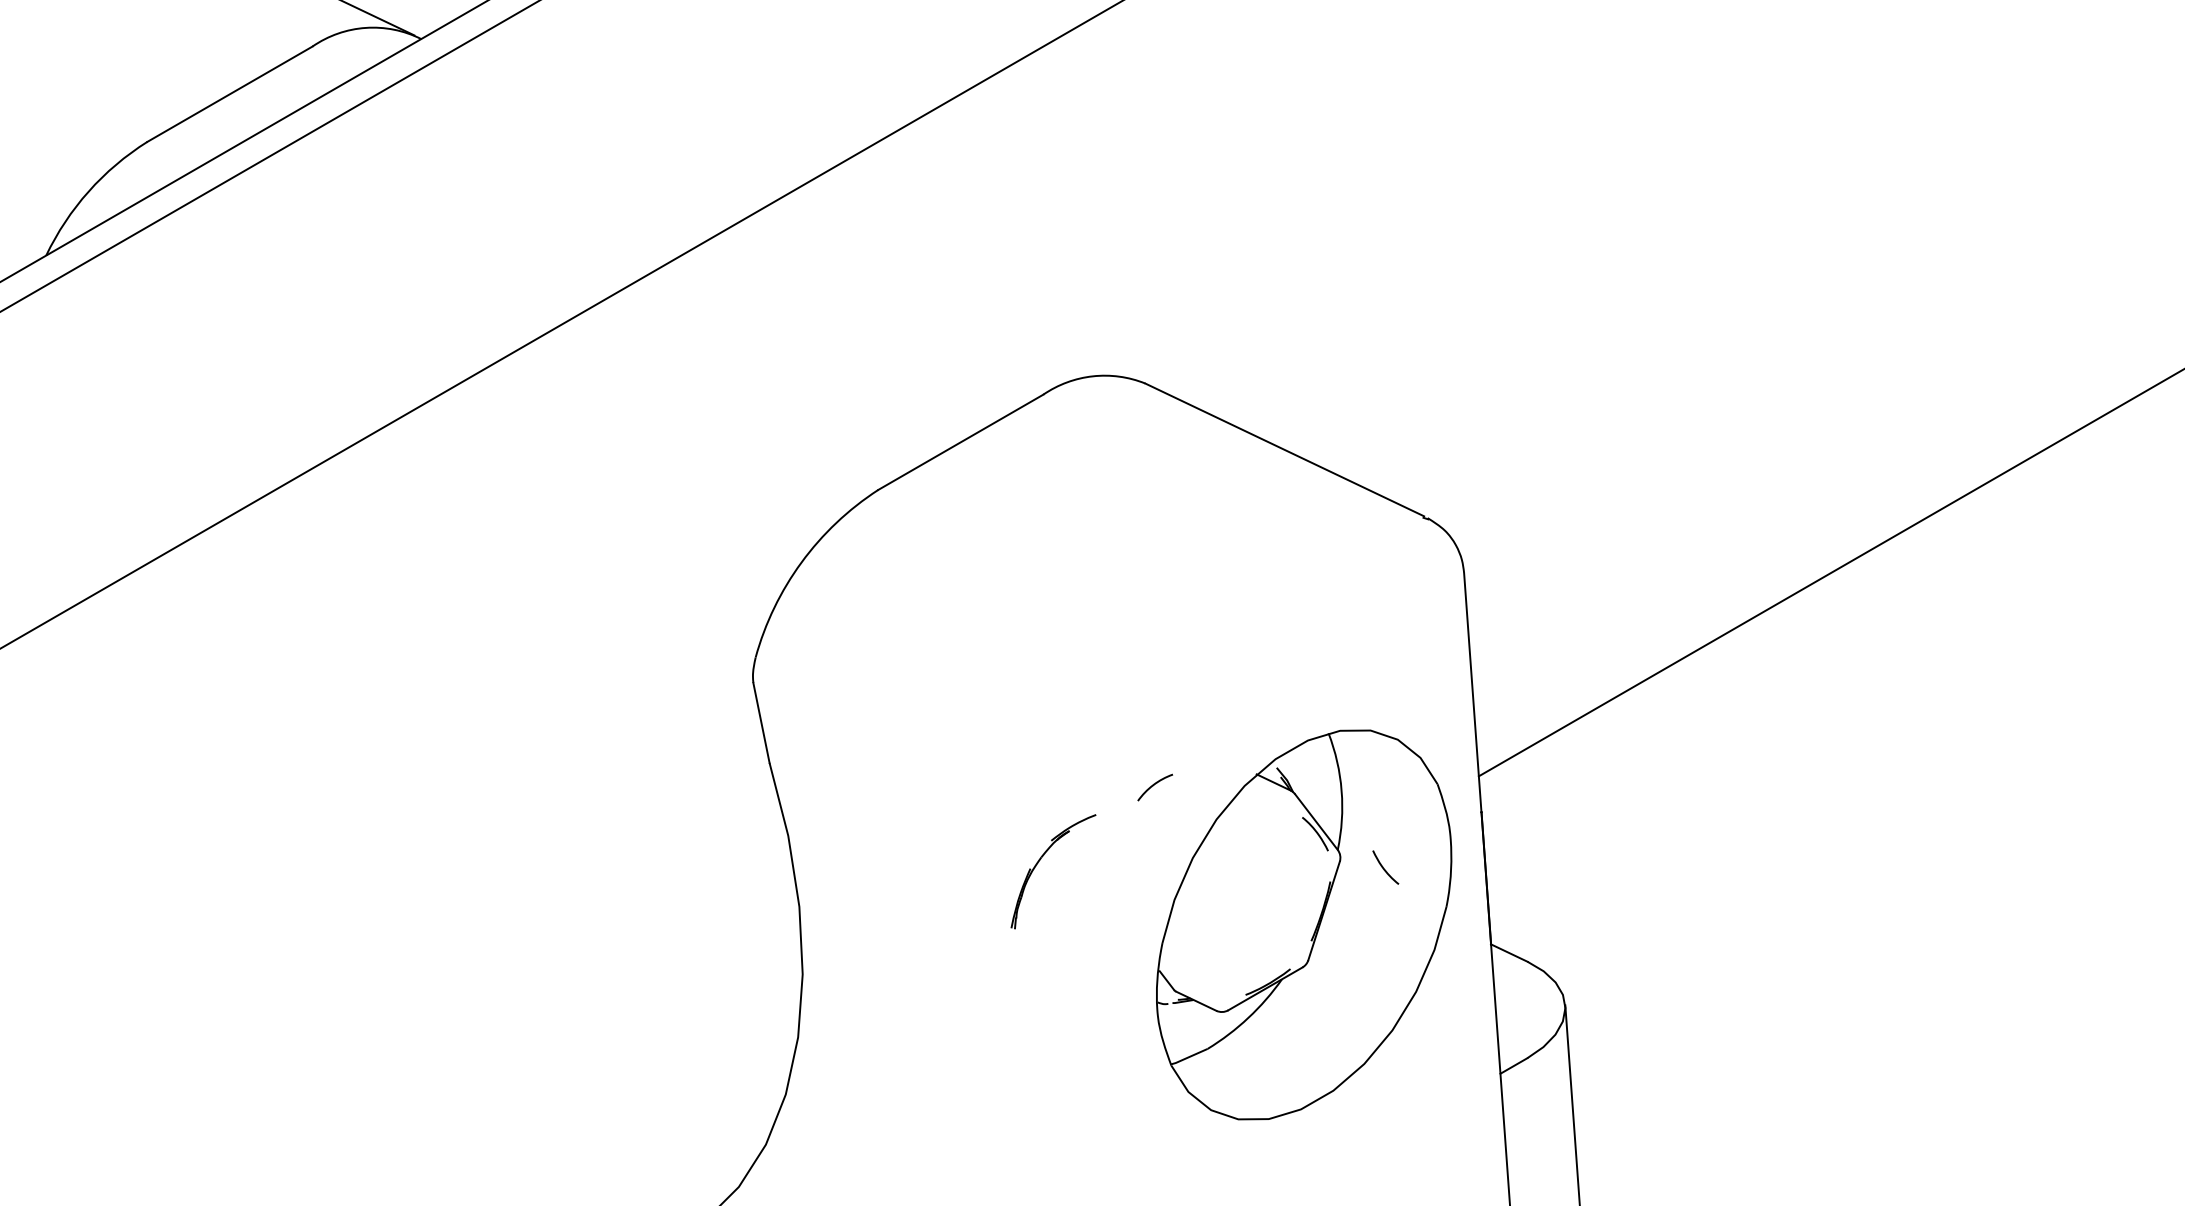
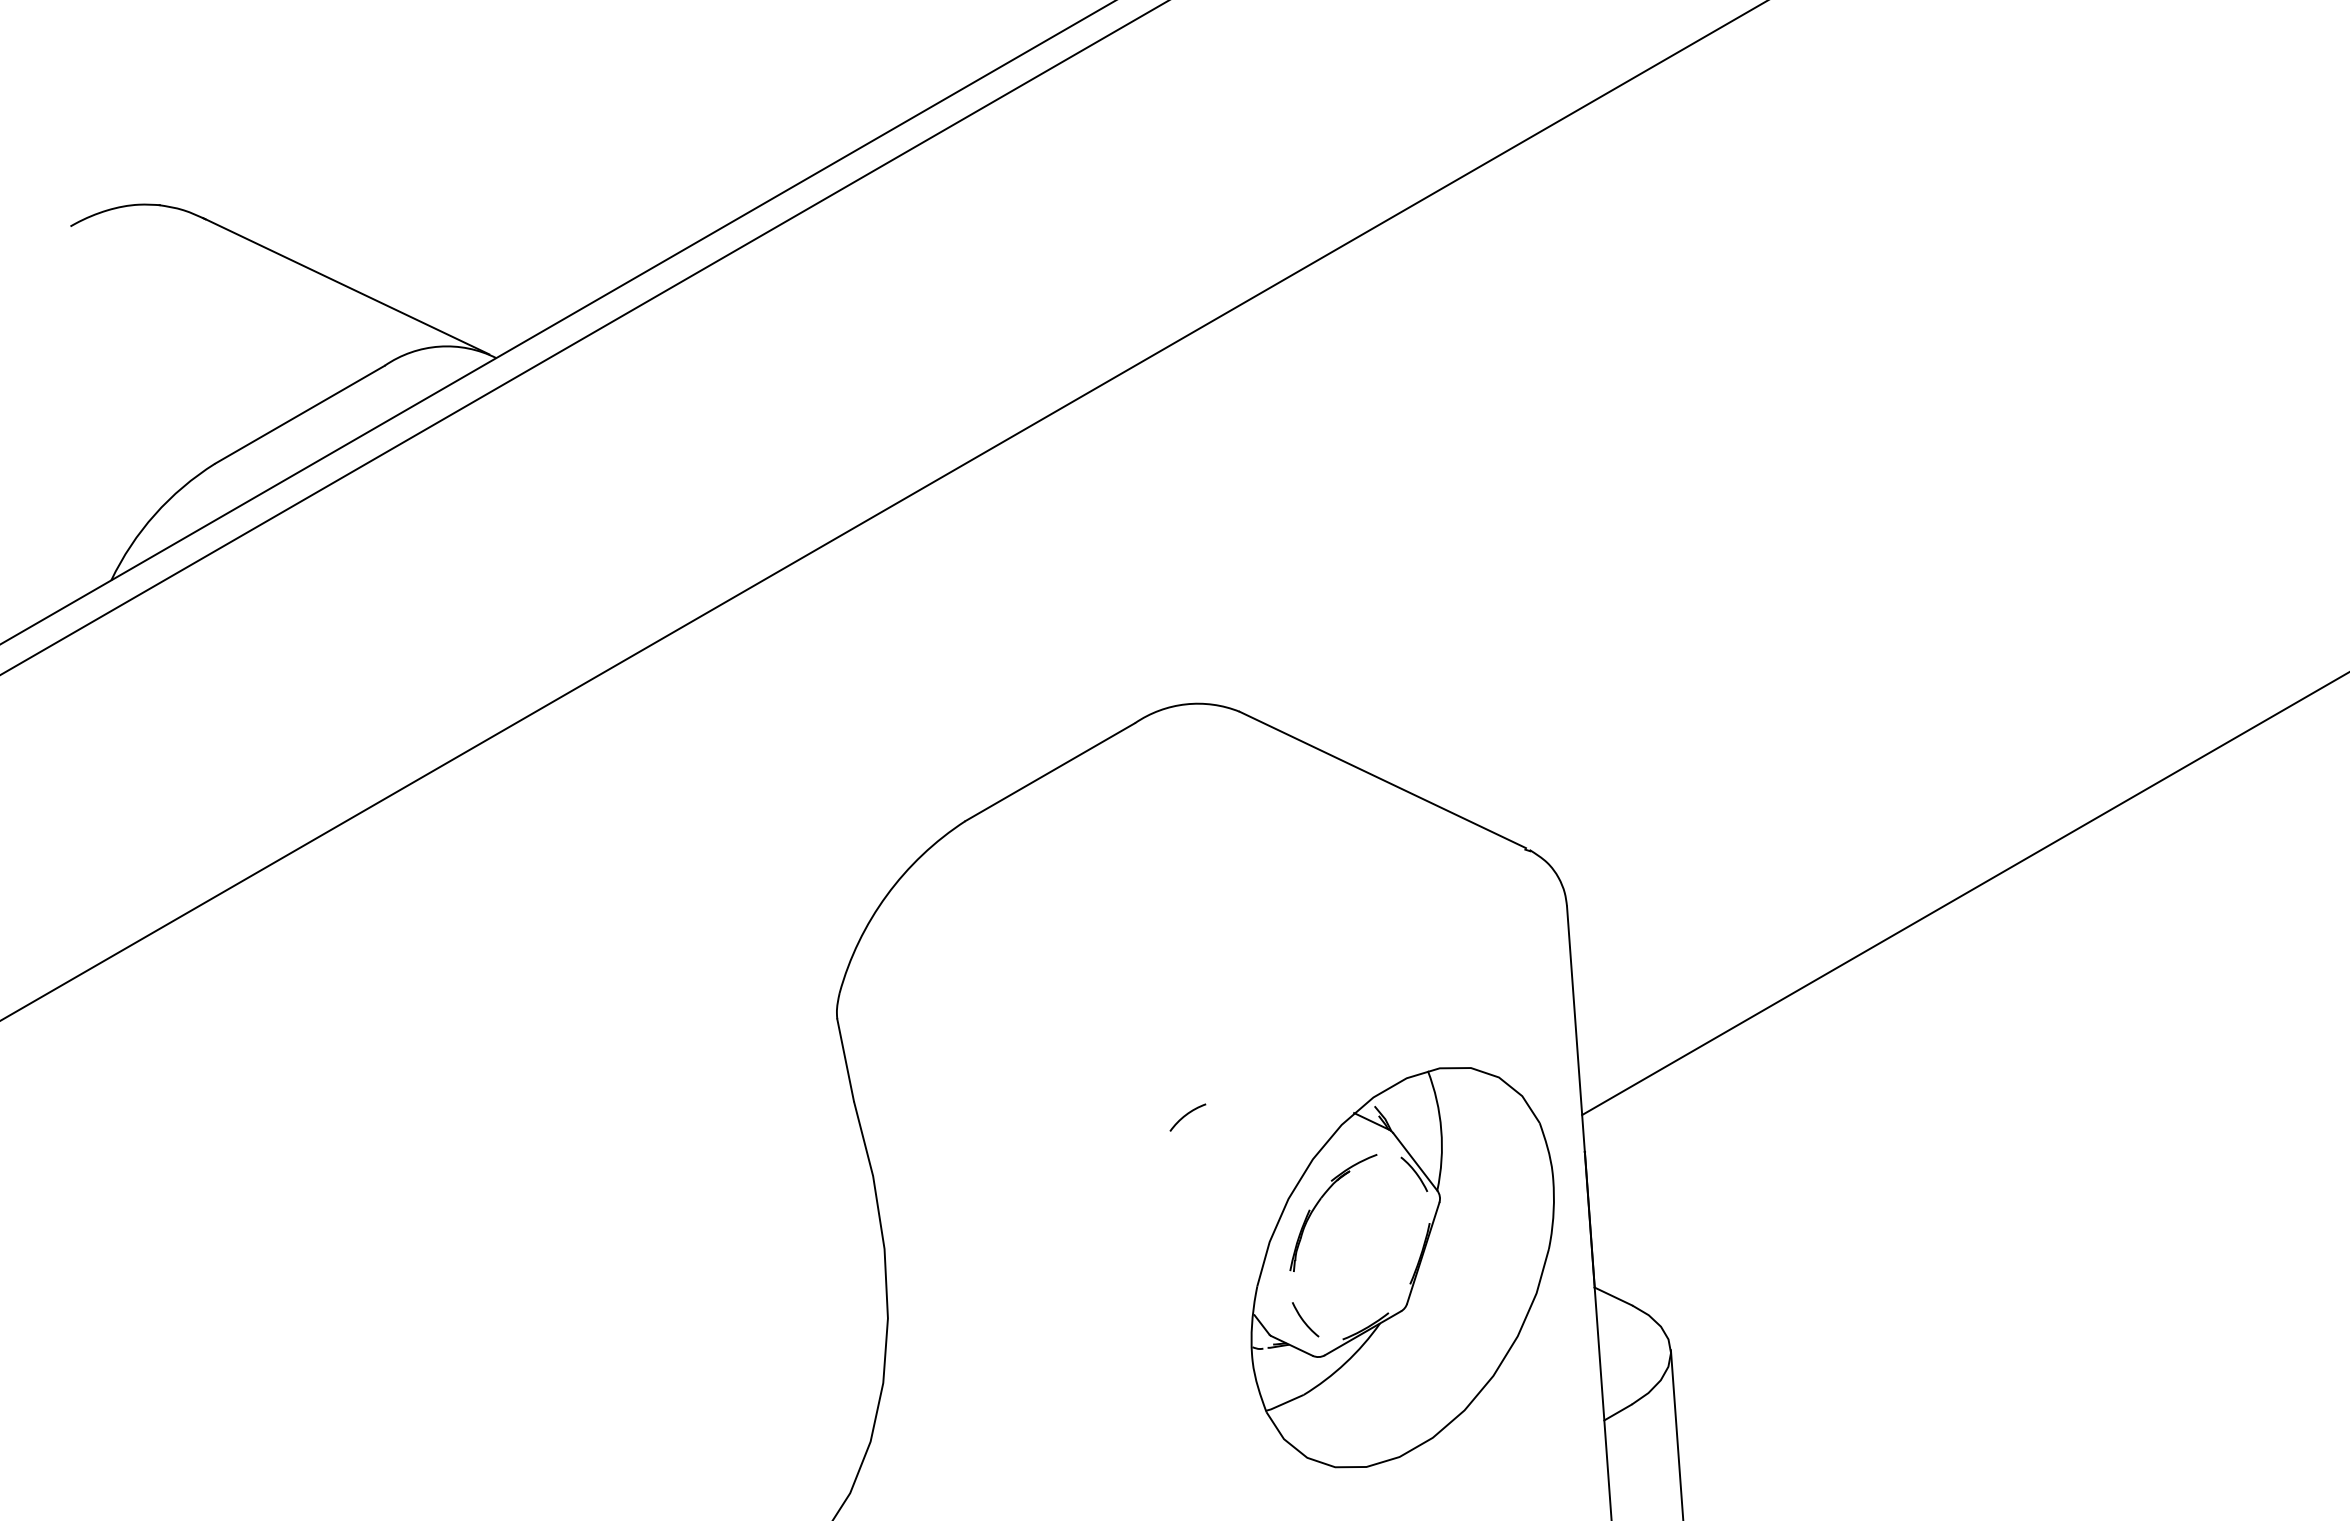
arc: (1154, 785) -> (1187, 1115), moved
part: (1039, 861) -> (1319, 1202), moved
curve: (1384, 868) -> (1304, 1320), moved

